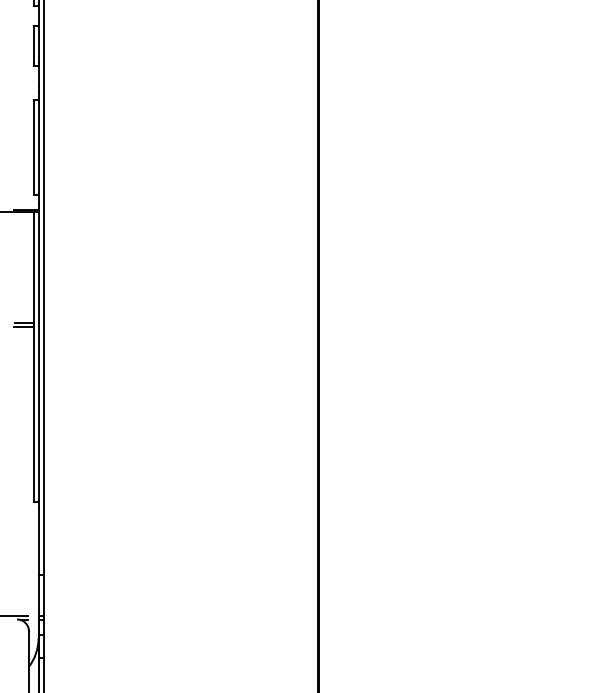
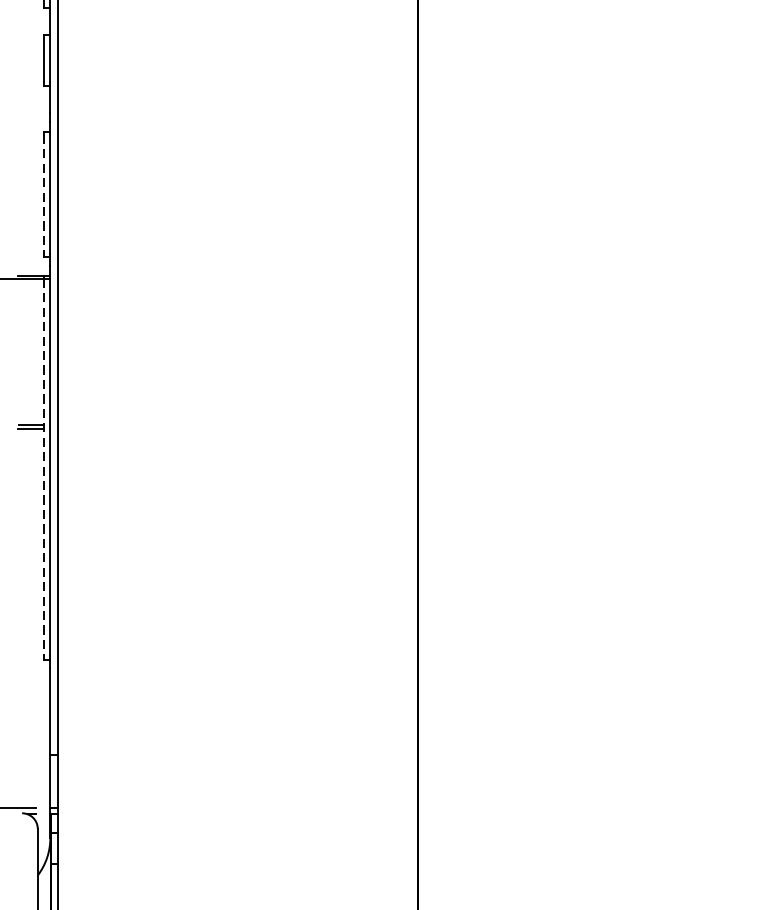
line: (33, 148) -> (43, 195), solid -> dashed
line: (33, 356) -> (43, 468), solid -> dashed

